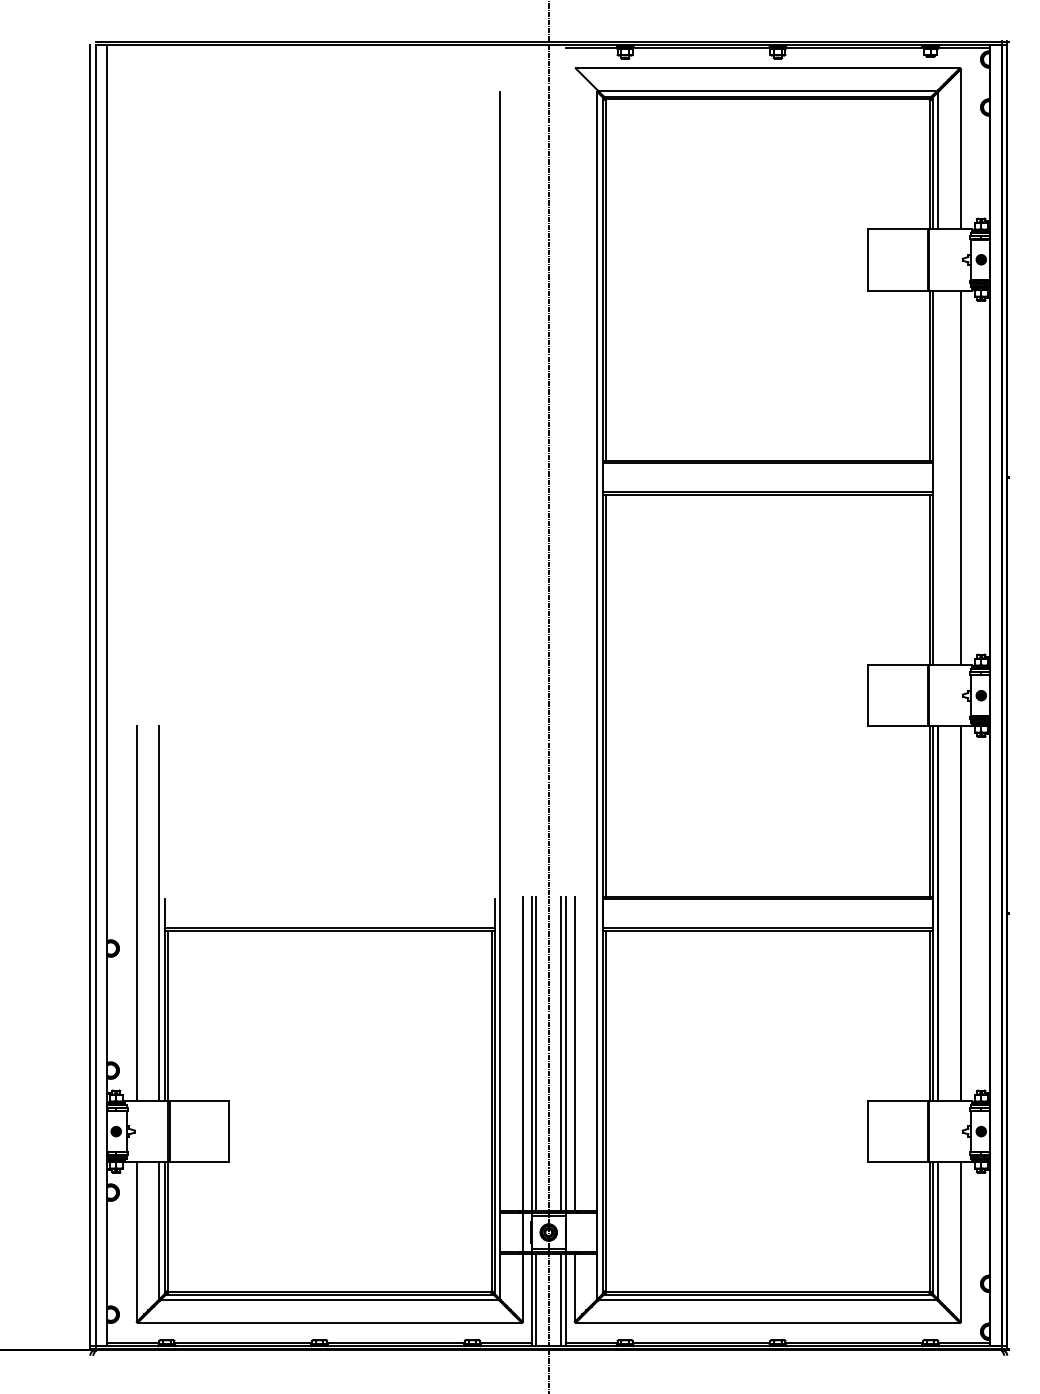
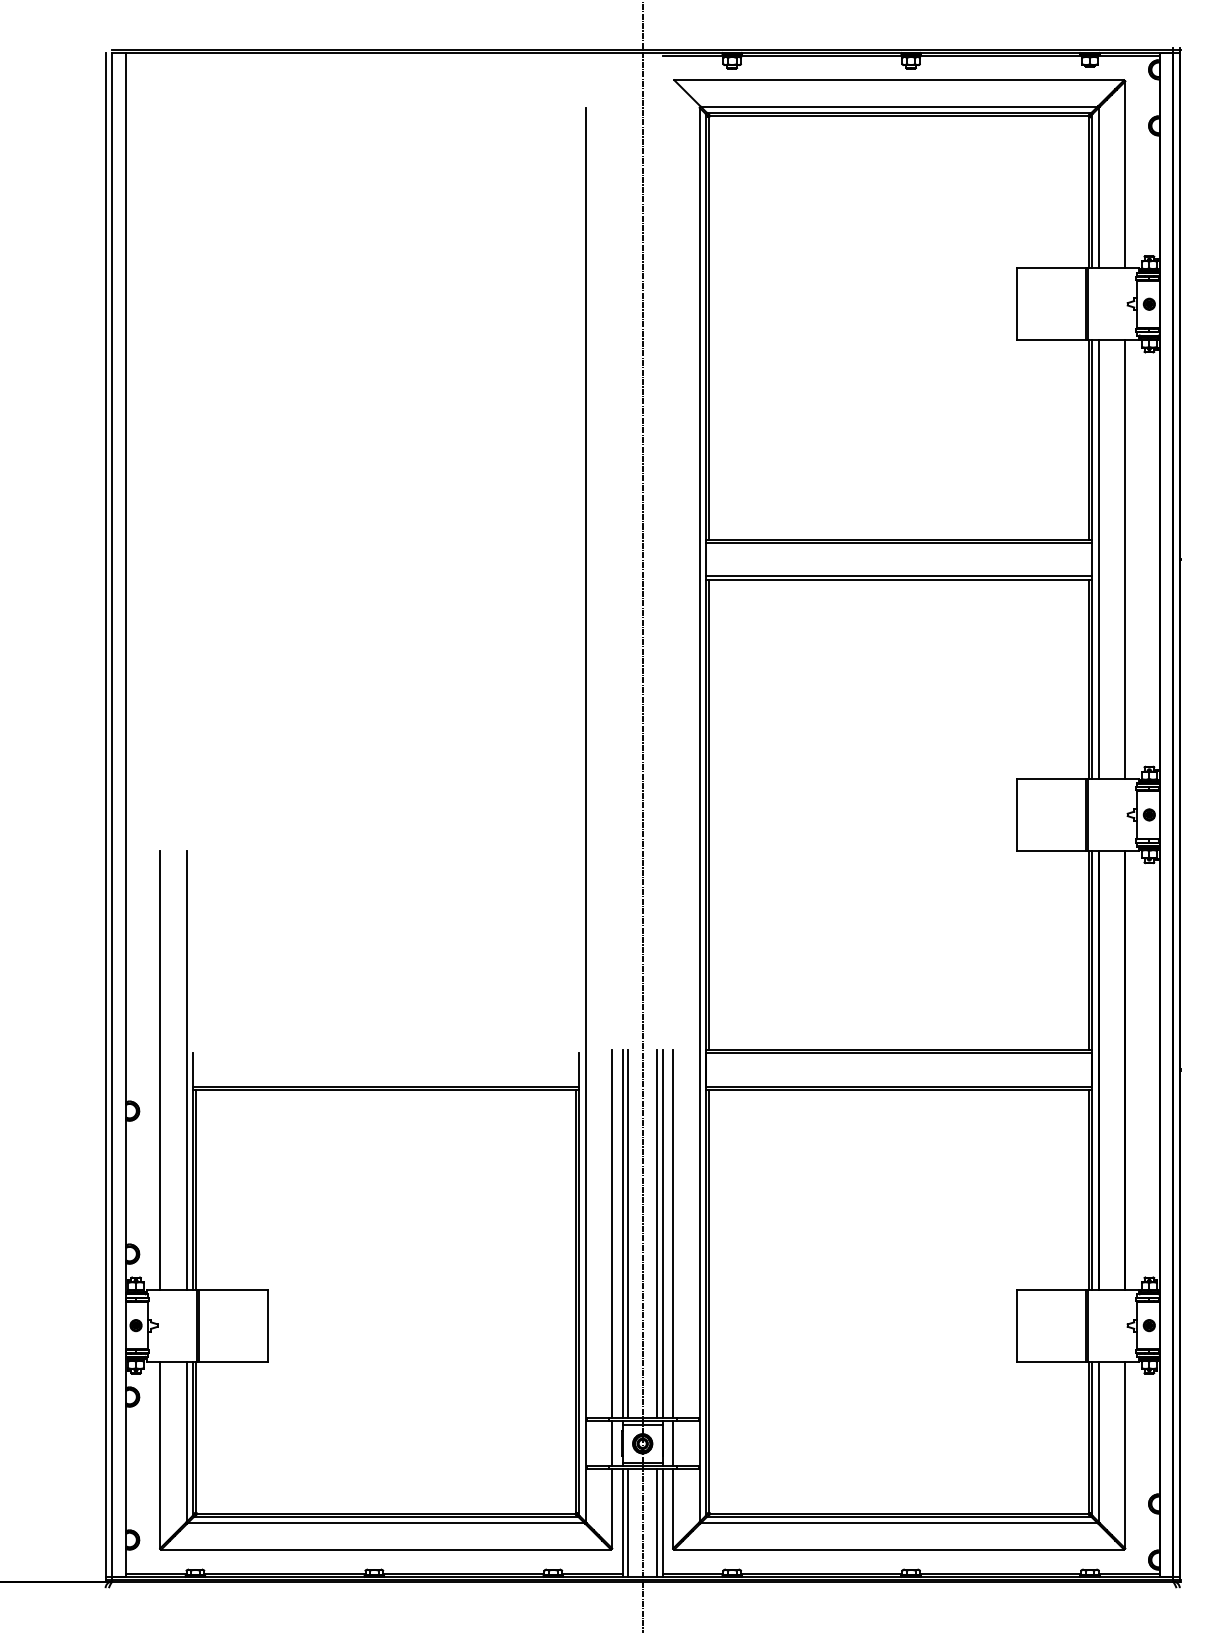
line: (937, 477) -> (1098, 559), added
line: (575, 1232) -> (673, 1443), added

